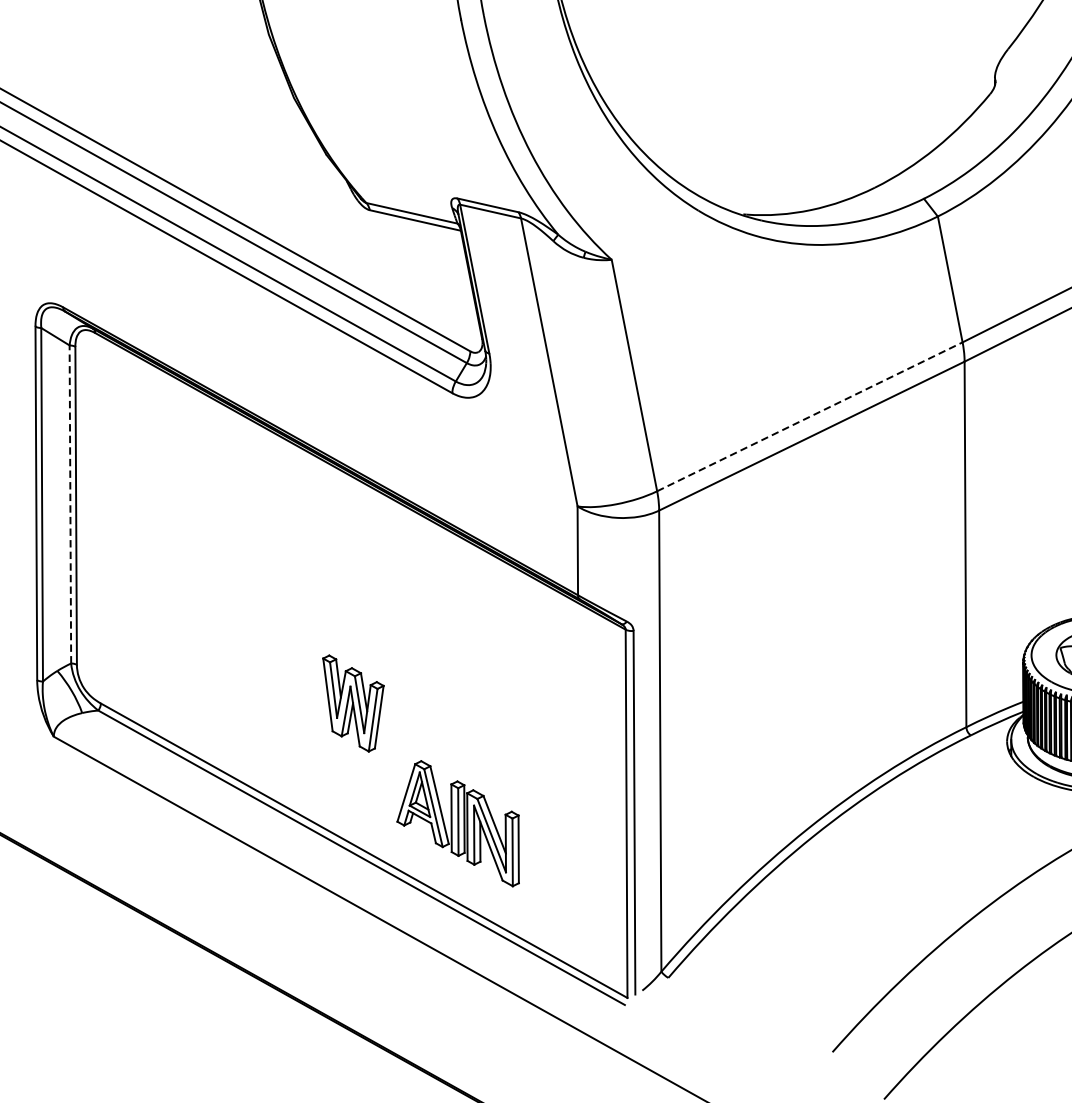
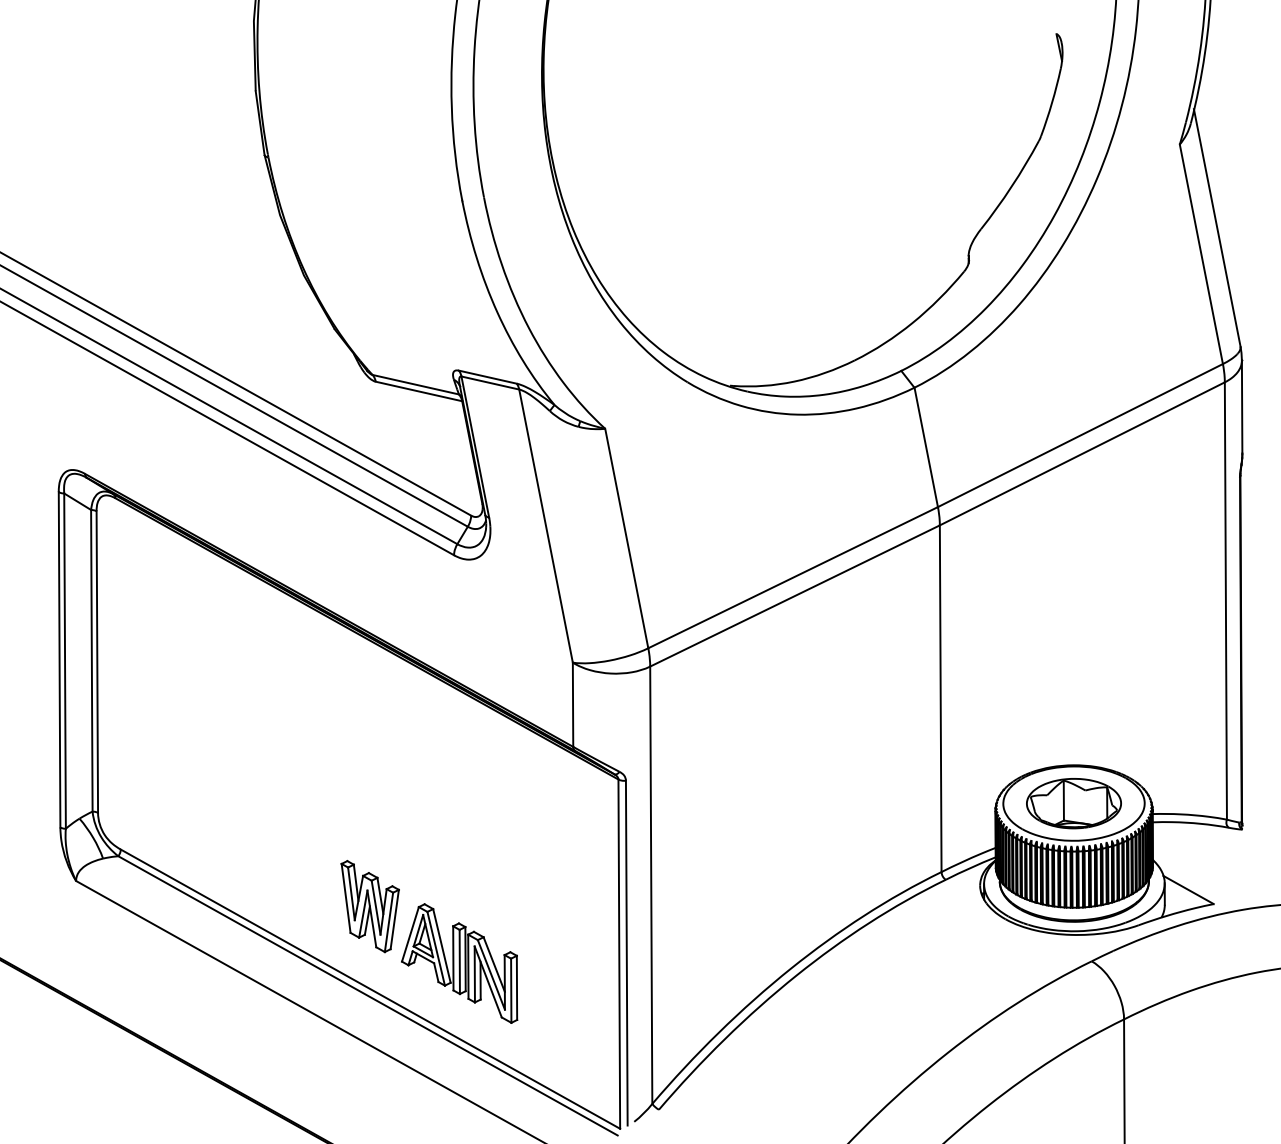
line: (810, 416) -> (793, 577), dashed -> solid
line: (70, 504) -> (91, 660), dashed -> solid
part: (352, 703) -> (369, 906), moved

